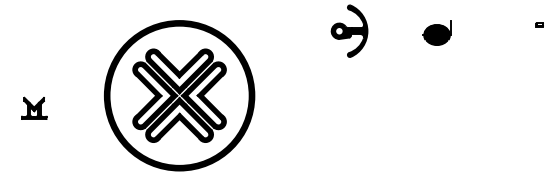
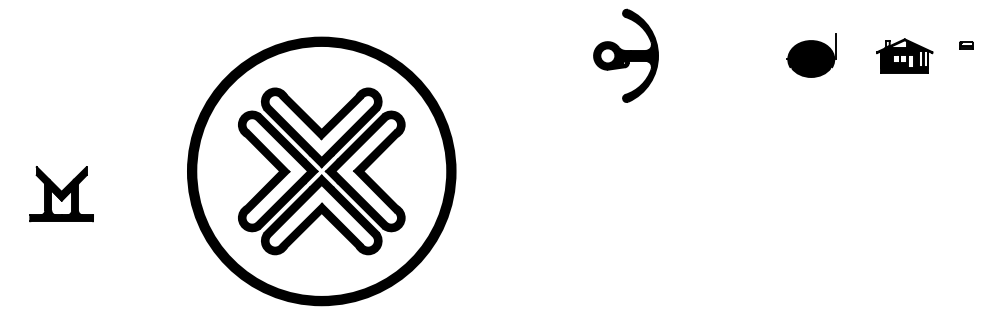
part: (504, 30) -> (903, 54), added
part: (436, 32) -> (810, 54), moved
part: (33, 108) -> (60, 194), size x1.43

